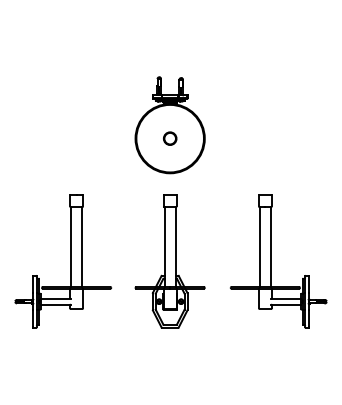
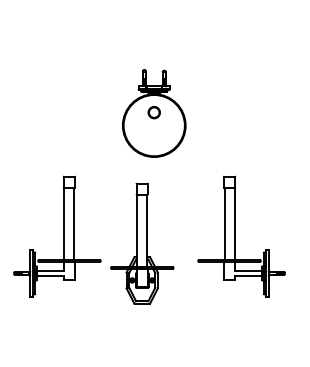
circle: (169, 138) -> (153, 112), moved
part: (170, 260) -> (142, 243), moved
part: (278, 260) -> (241, 236), moved

